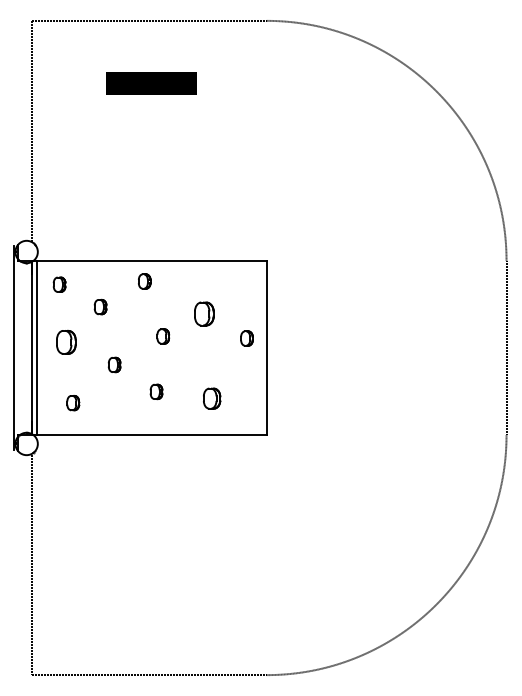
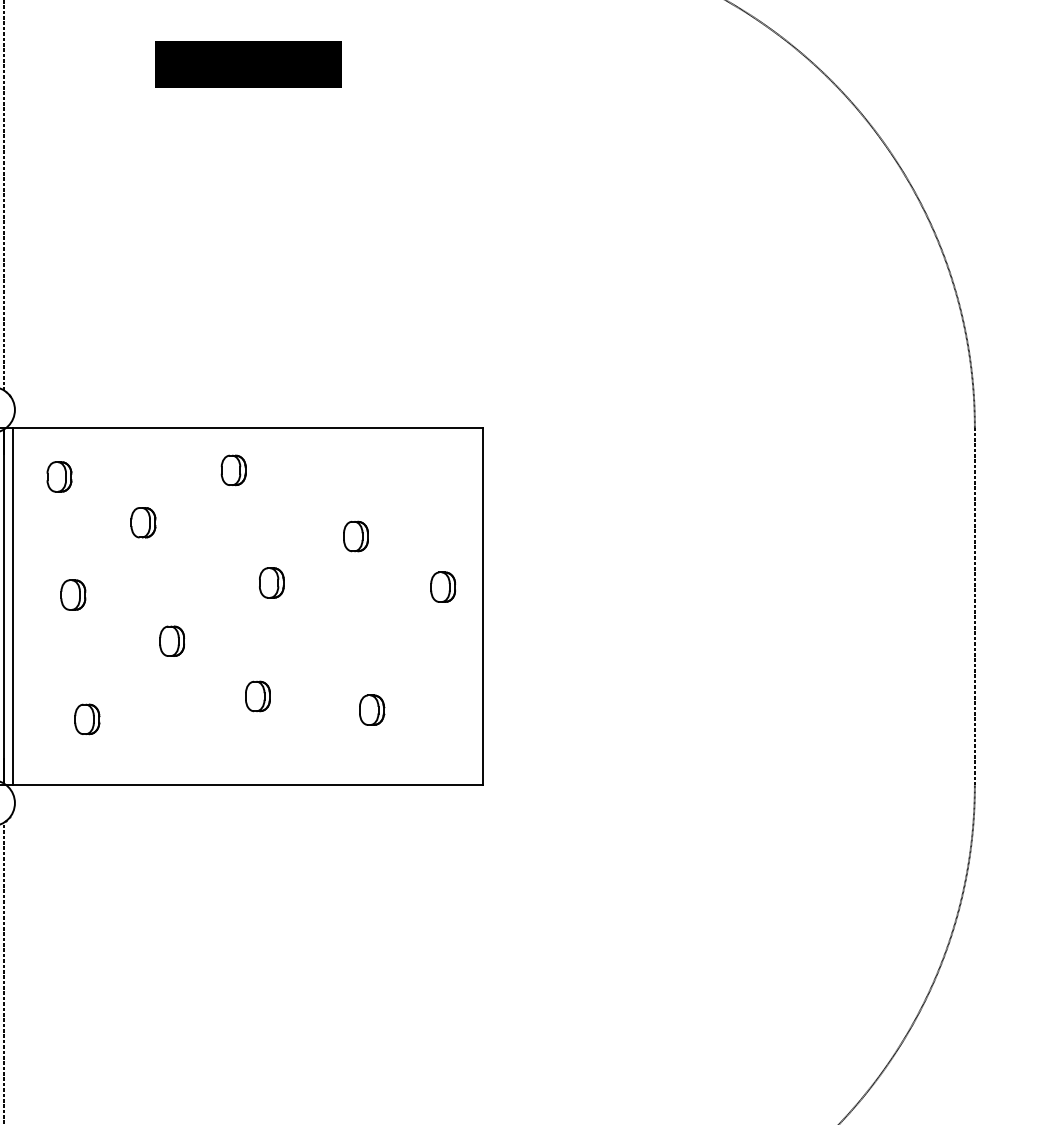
part: (204, 313) -> (356, 535), size x0.62
part: (66, 342) -> (73, 595), size x0.62
part: (212, 398) -> (372, 709), size x0.71

